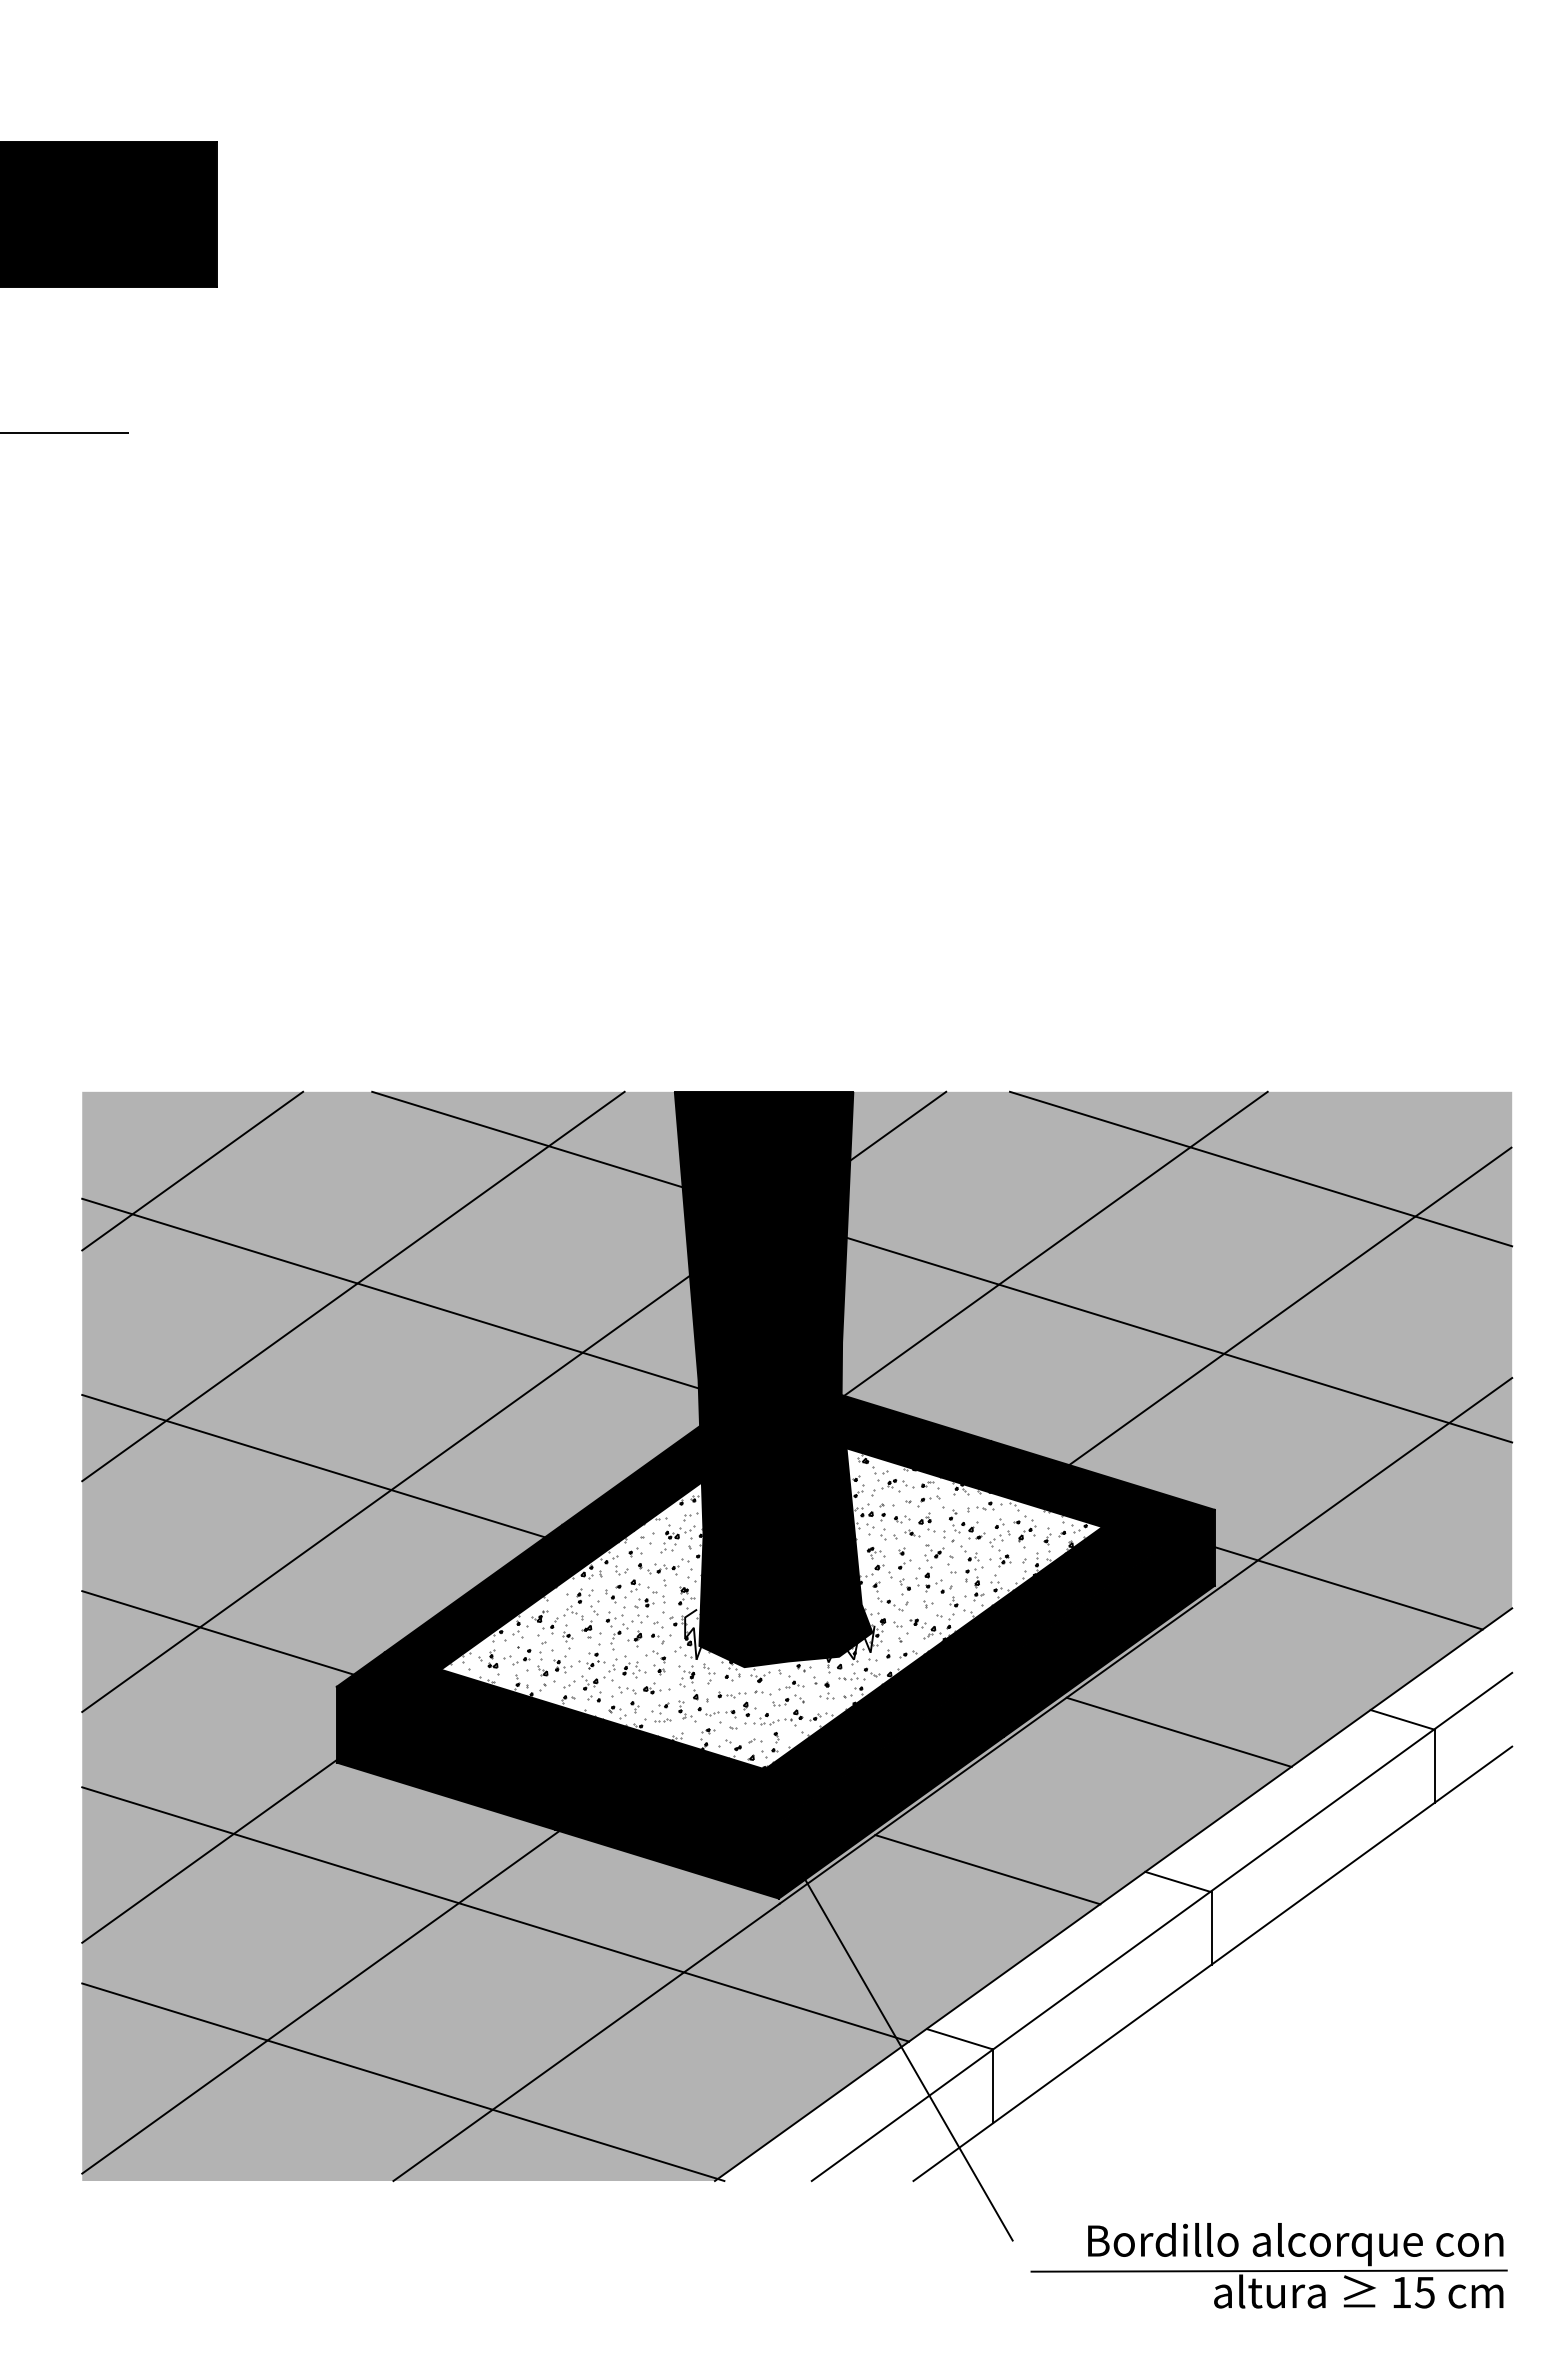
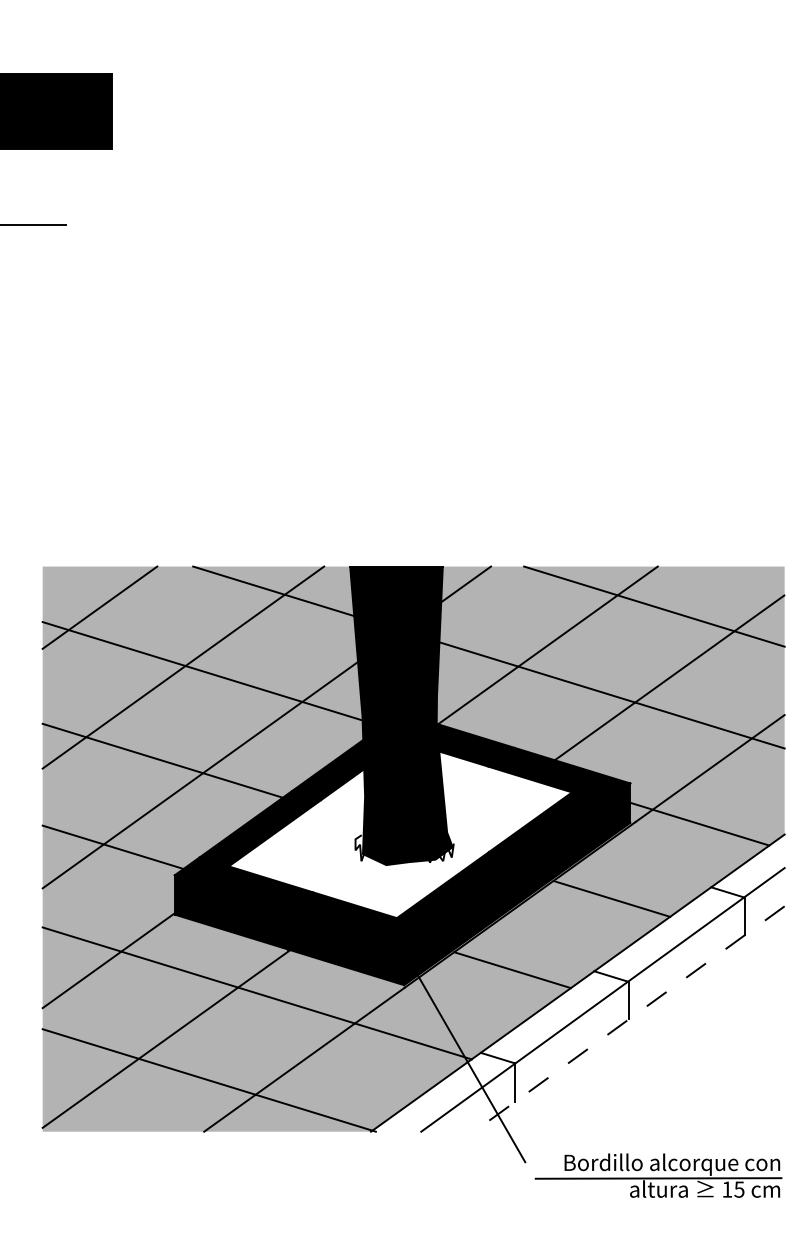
hatch: (775, 1612) -> (402, 836), removed
line: (1213, 1964) -> (629, 1019), solid -> dashed

